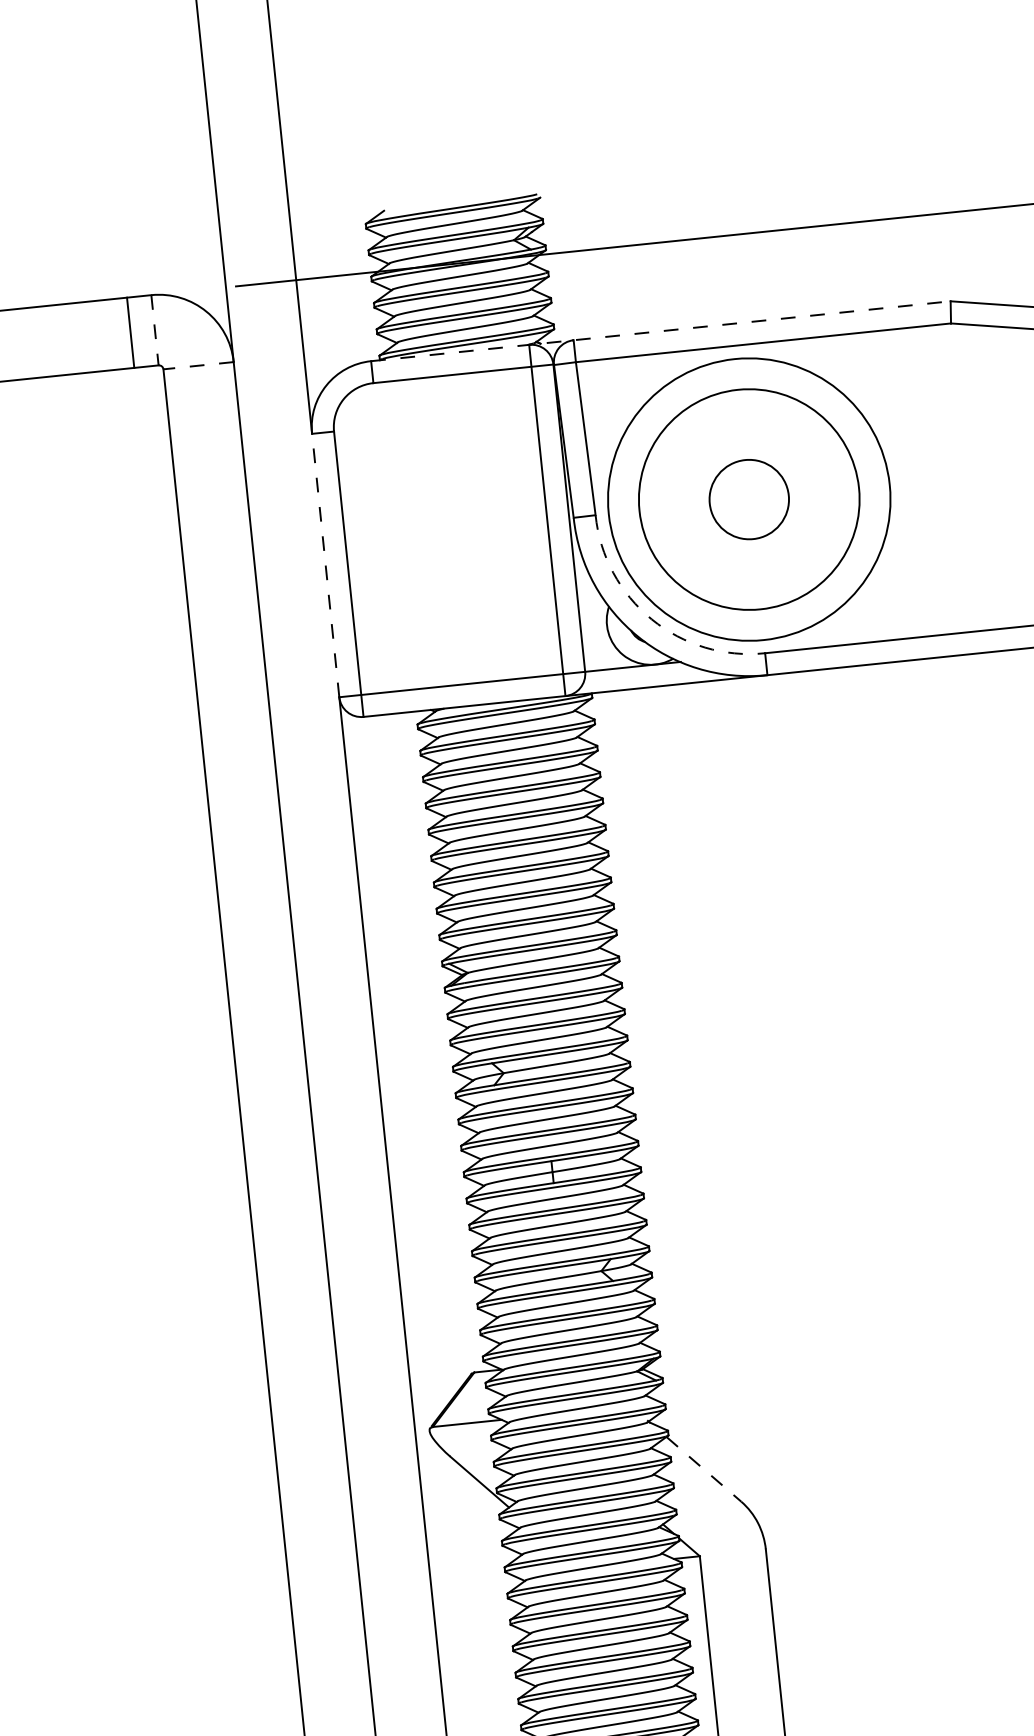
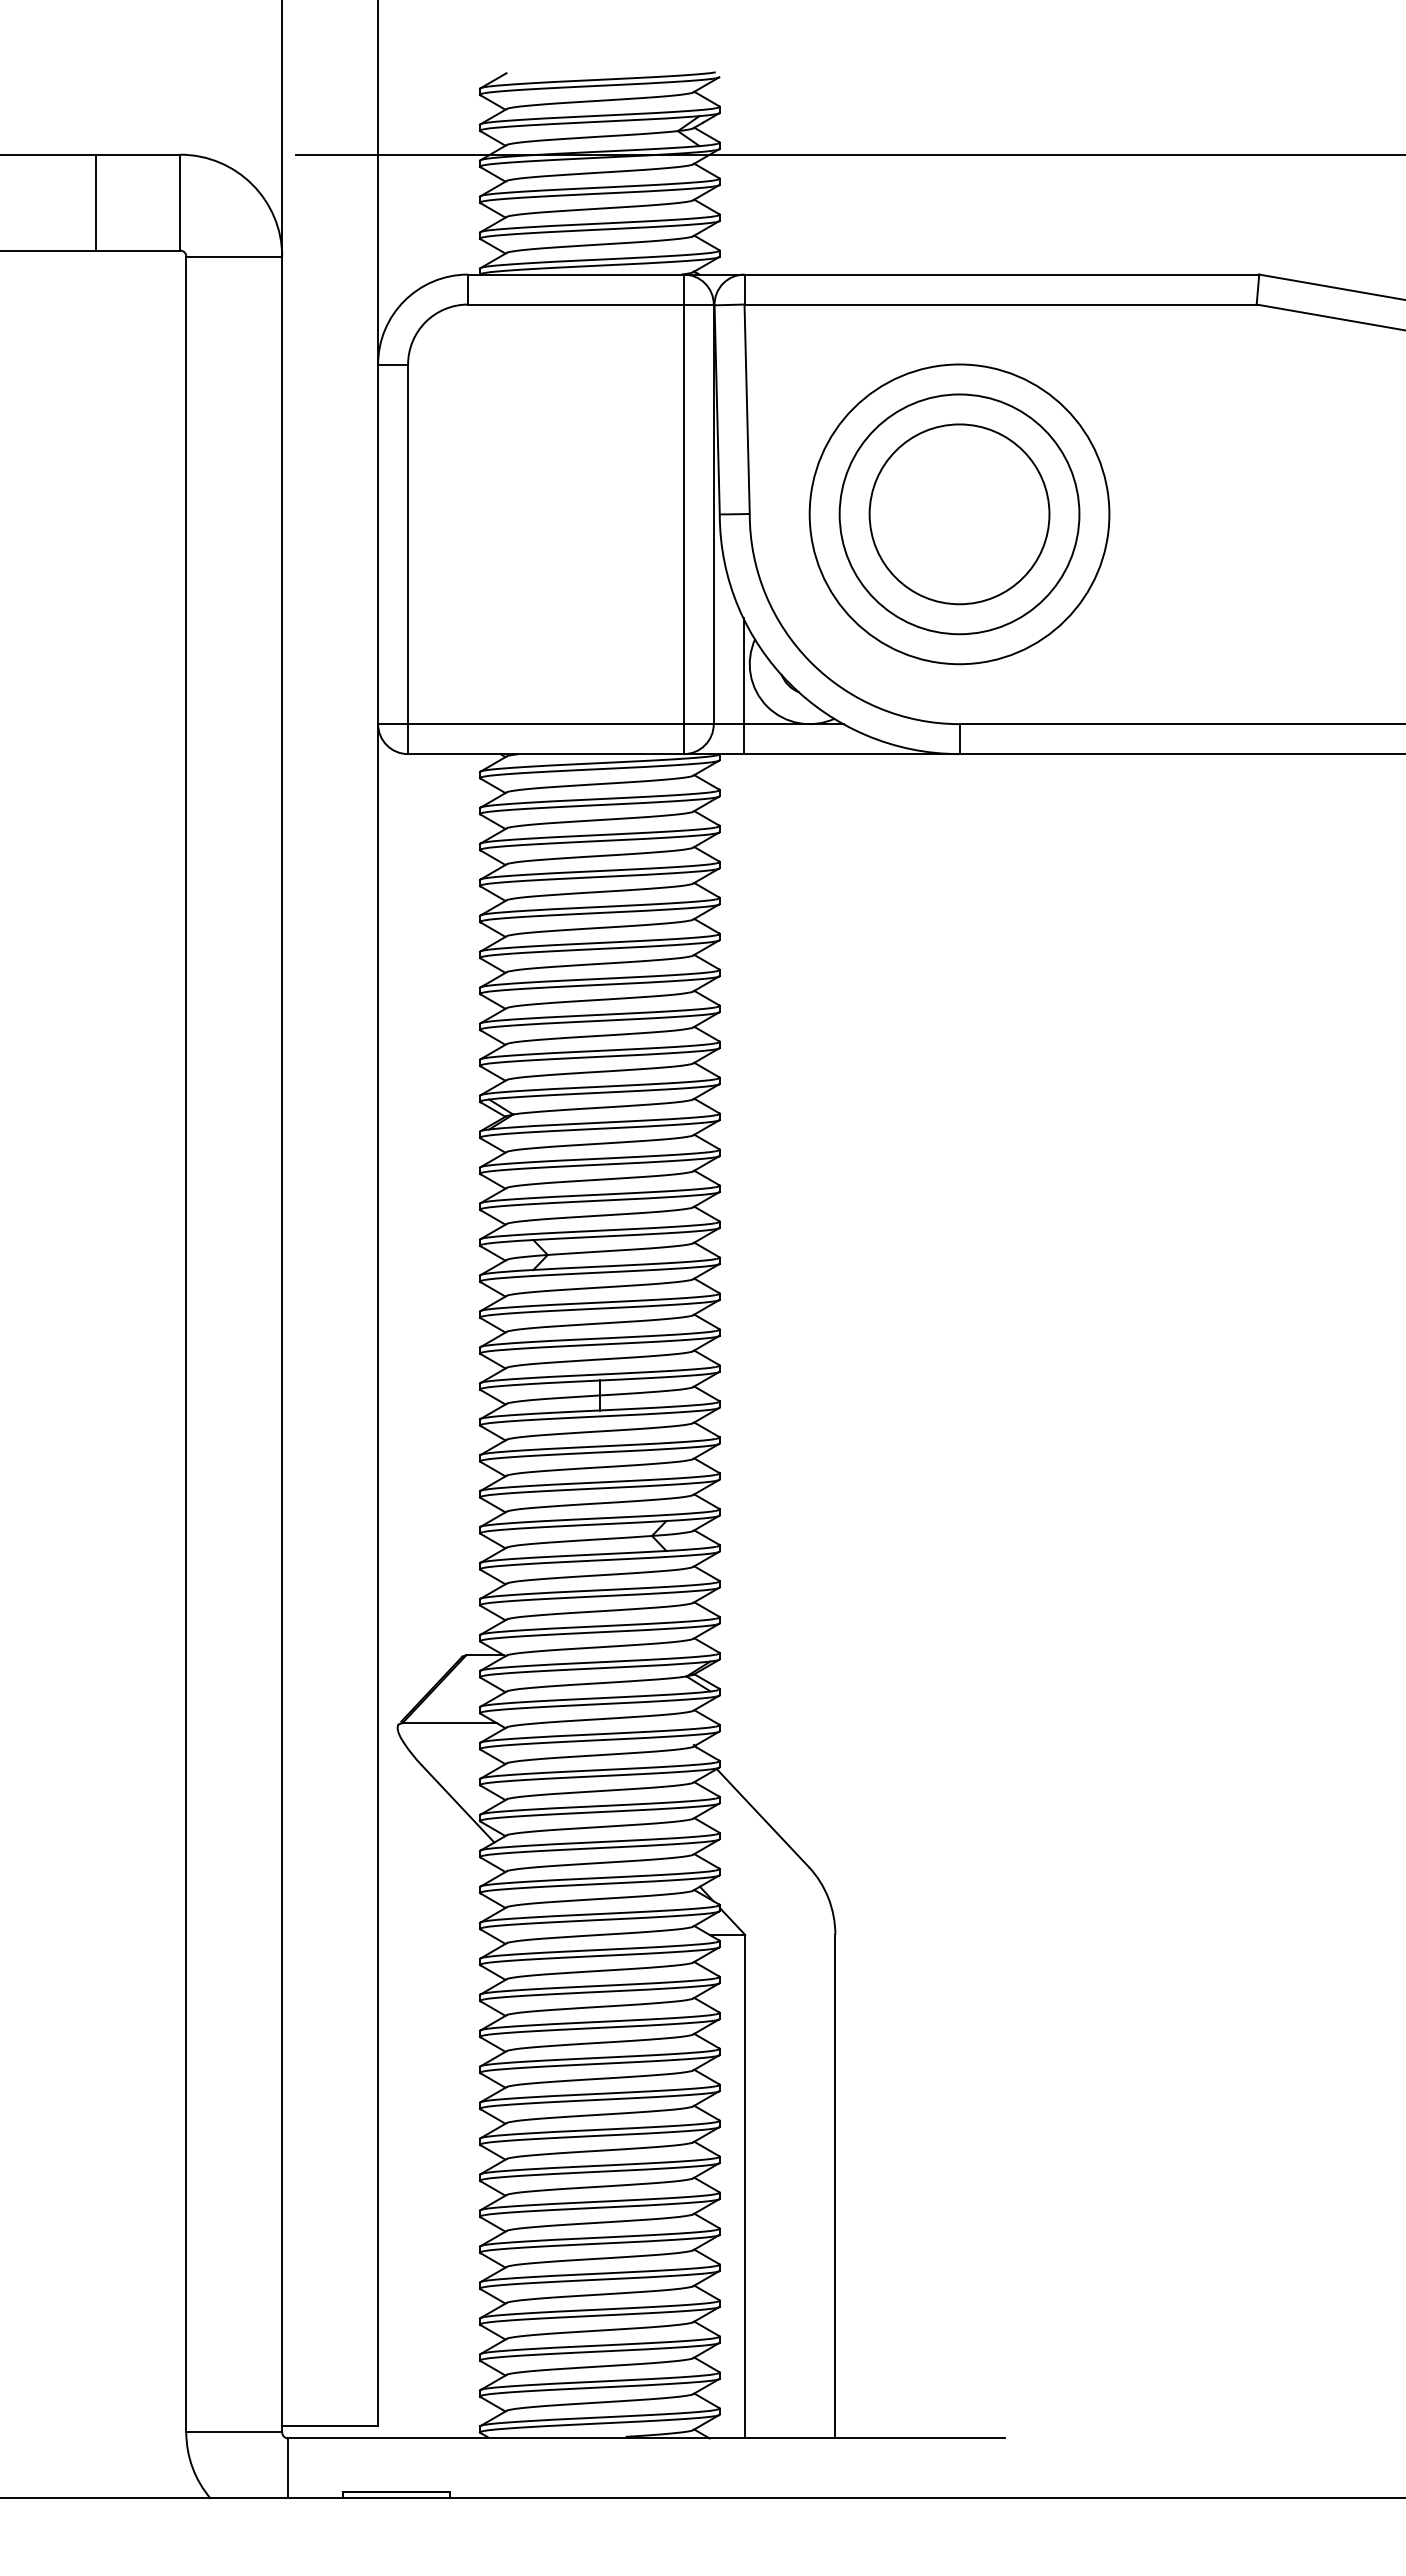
line: (155, 330) -> (180, 202), dashed -> solid
line: (660, 331) -> (863, 274), dashed -> solid
line: (130, 332) -> (96, 202), moved
line: (198, 365) -> (234, 256), dashed -> solid
circle: (749, 499) -> (959, 514), size x0.62
circle: (749, 499) -> (959, 514), size x1.67
line: (326, 565) -> (378, 544), dashed -> solid
arc: (652, 619) -> (811, 662), dashed -> solid
line: (604, 642) -> (743, 686), added
line: (704, 1469) -> (763, 1818), dashed -> solid

